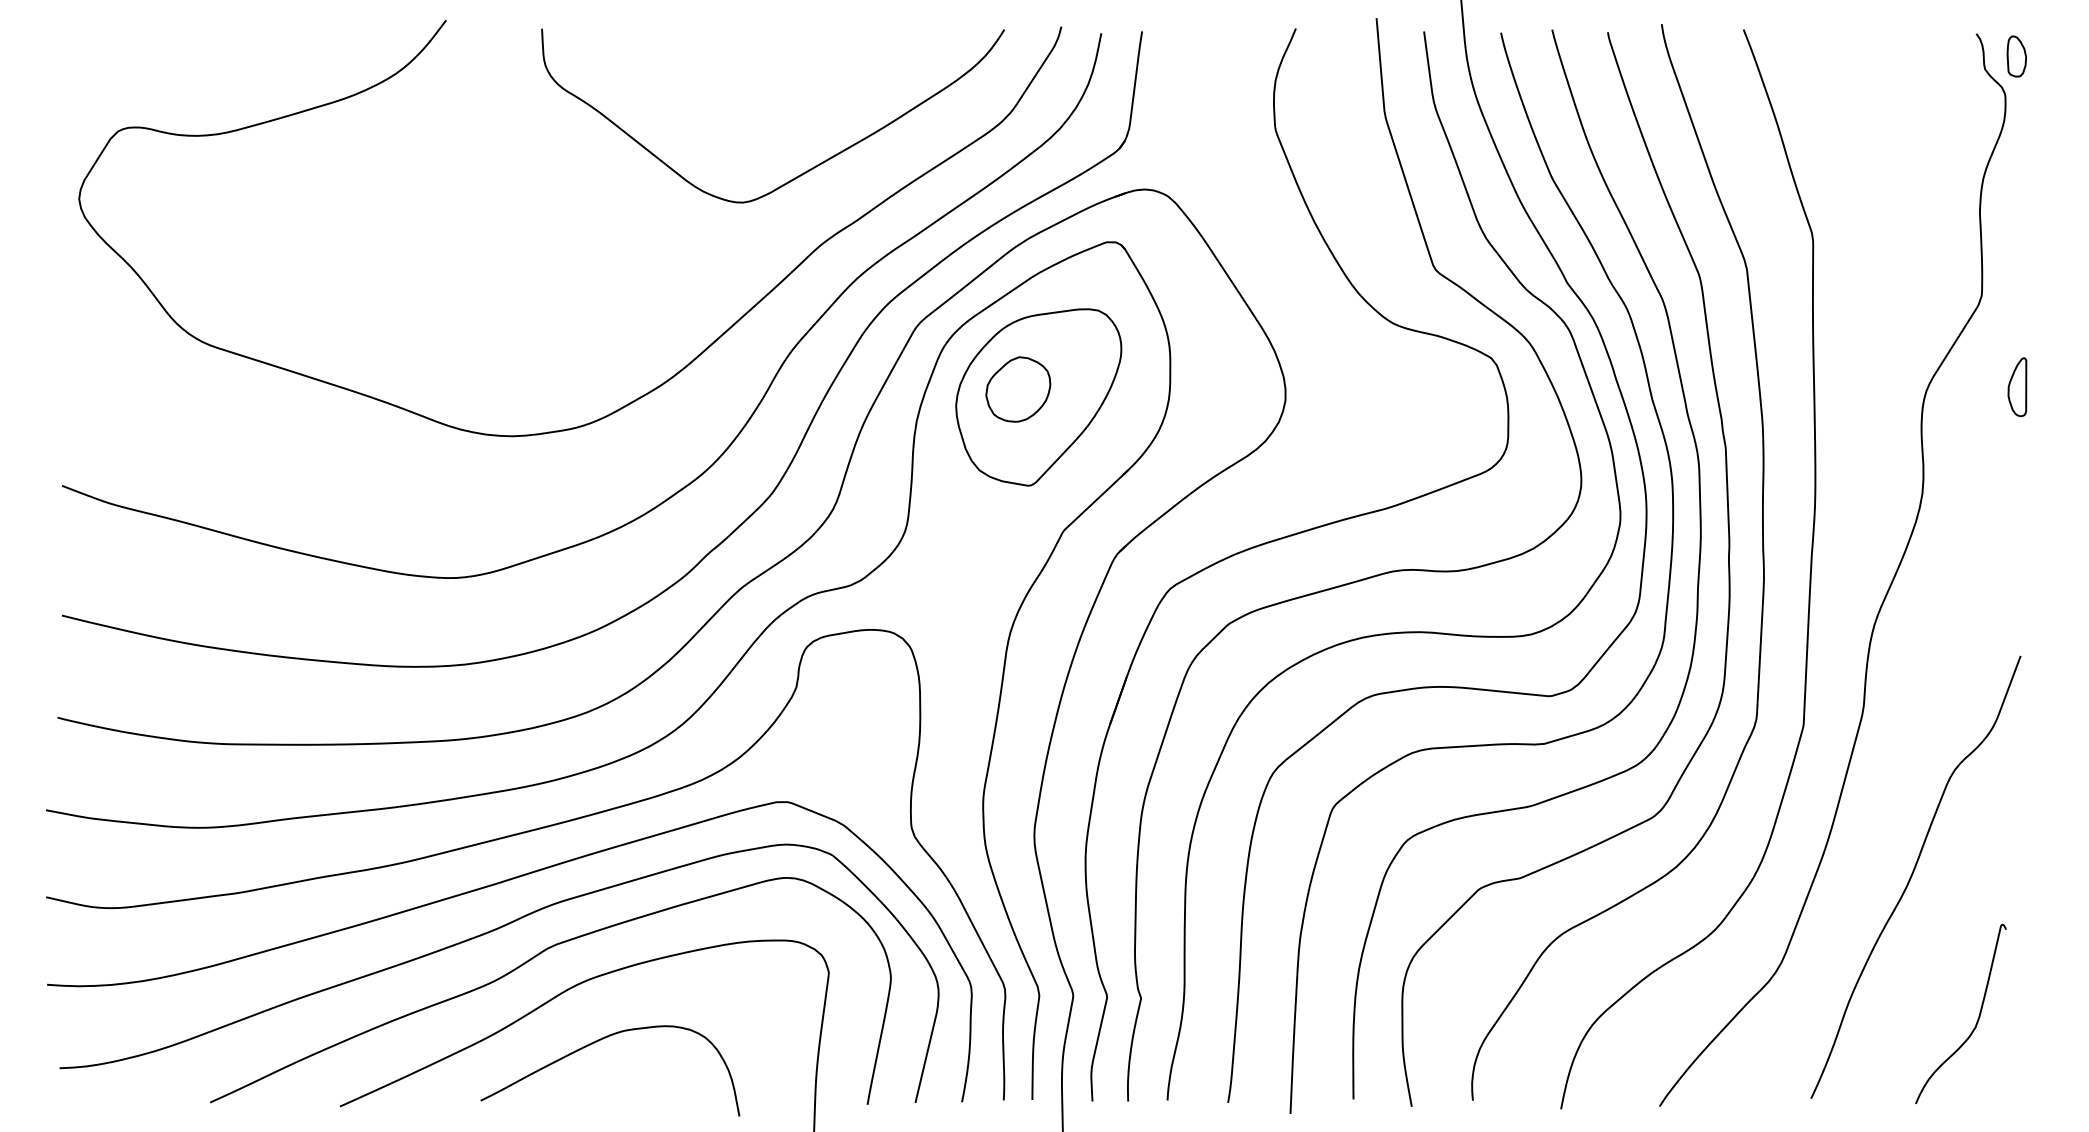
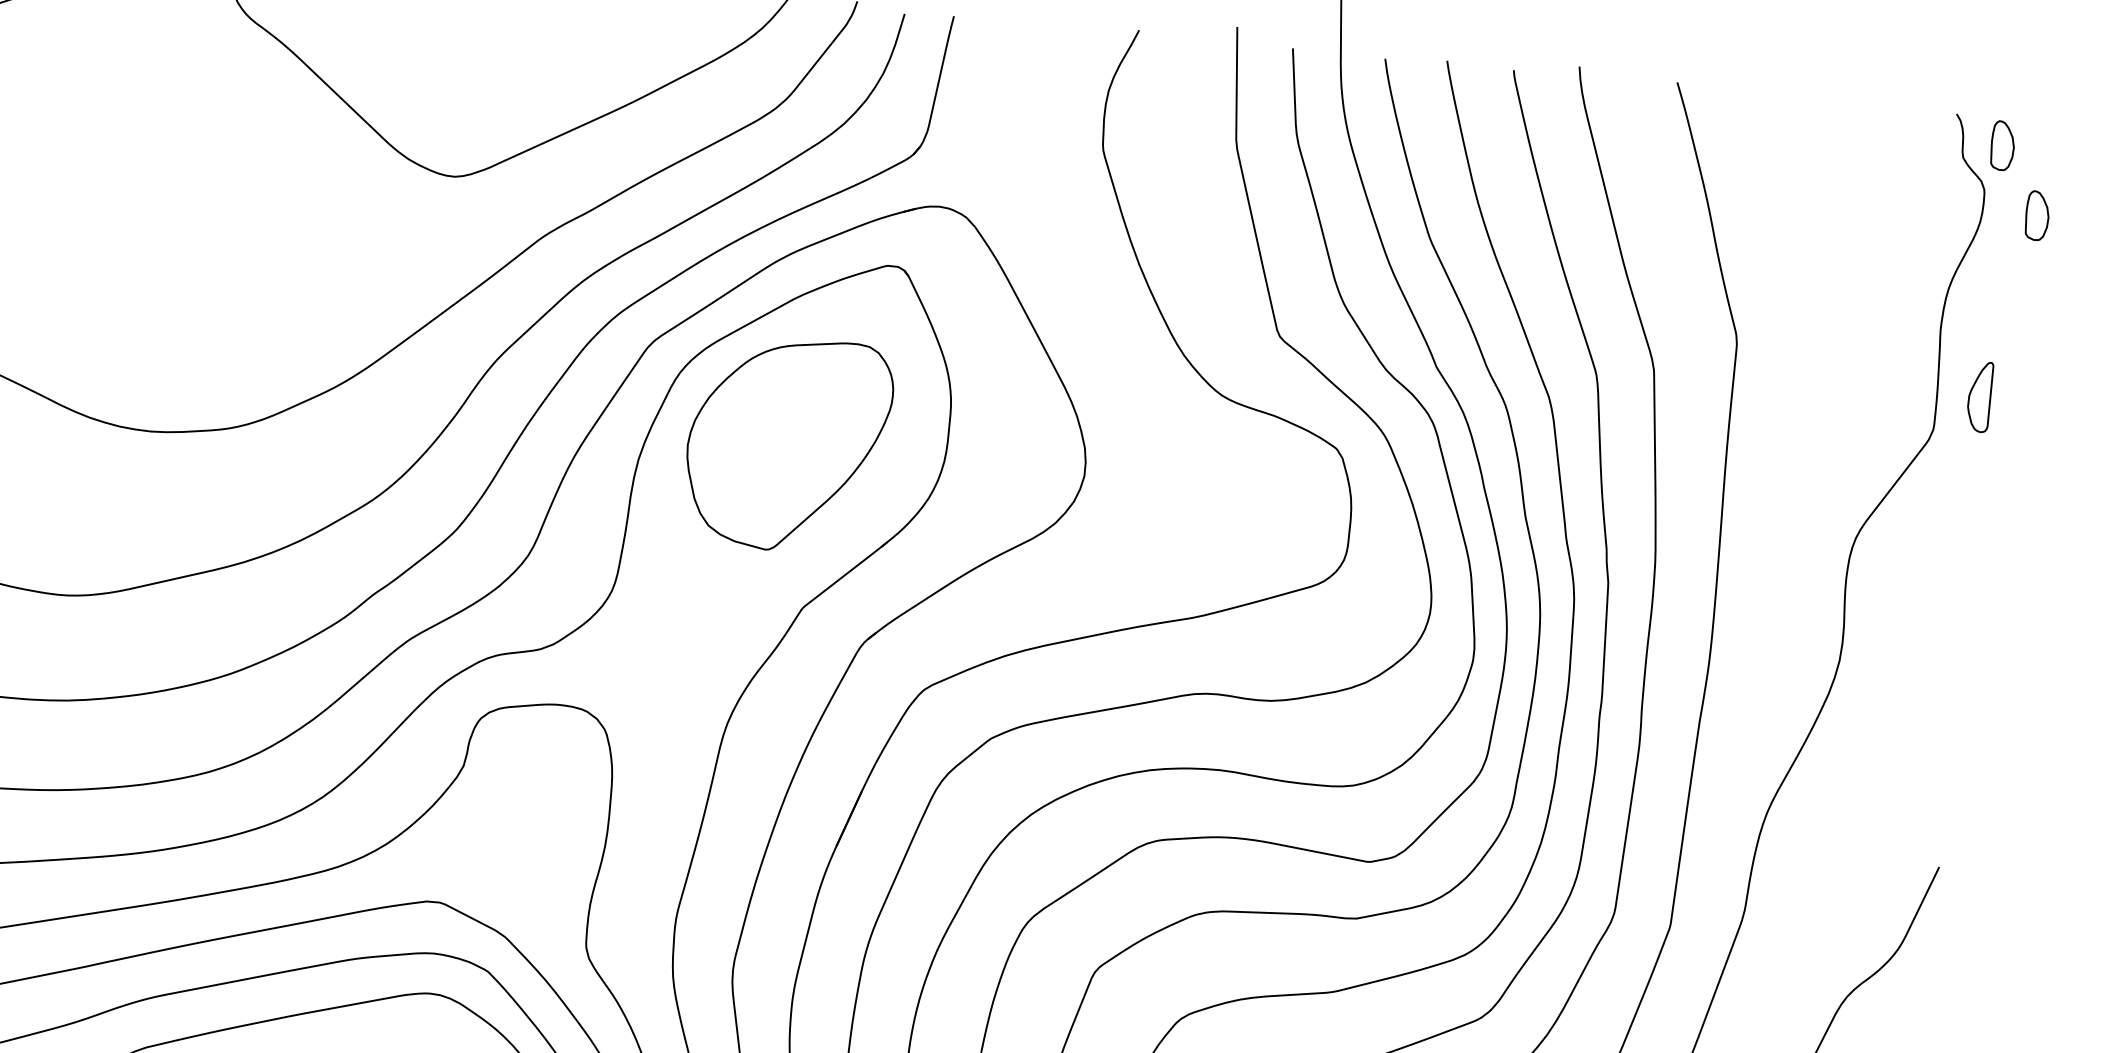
part: (2050, 111) -> (2037, 215), added
part: (2017, 387) -> (1979, 397), moved
part: (1018, 389) -> (764, 432), removed

